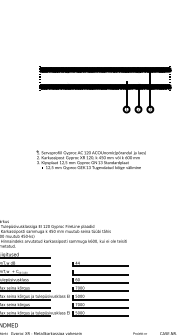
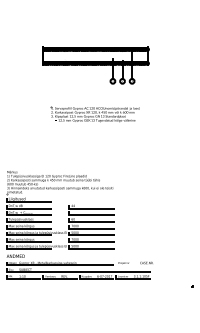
part: (90, 160) -> (94, 114), moved

